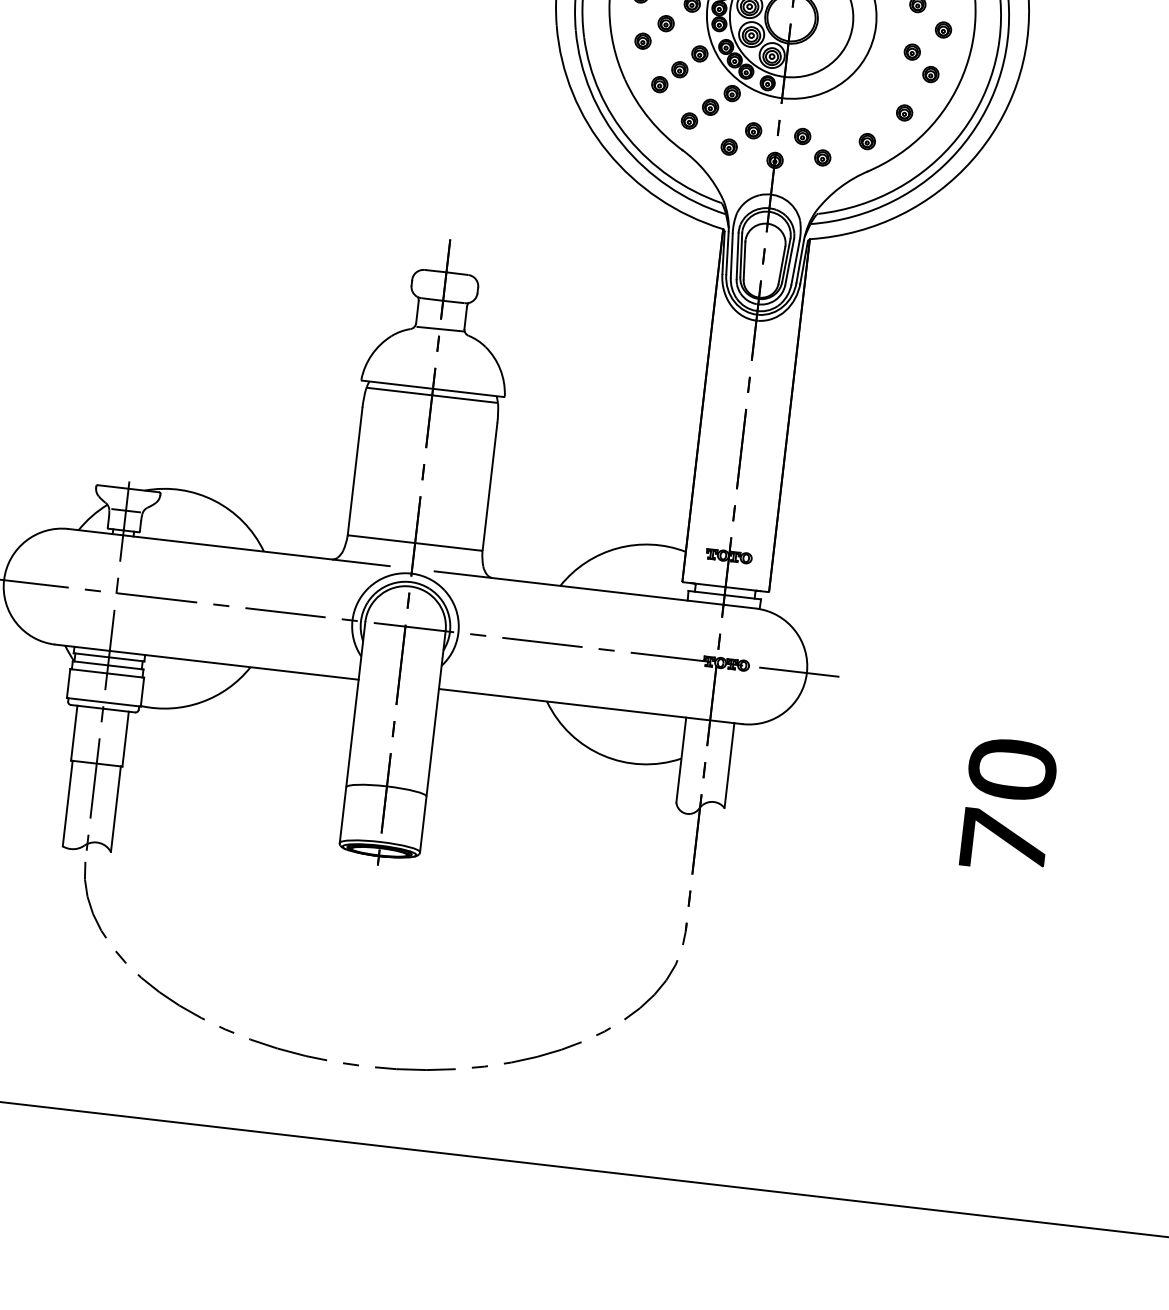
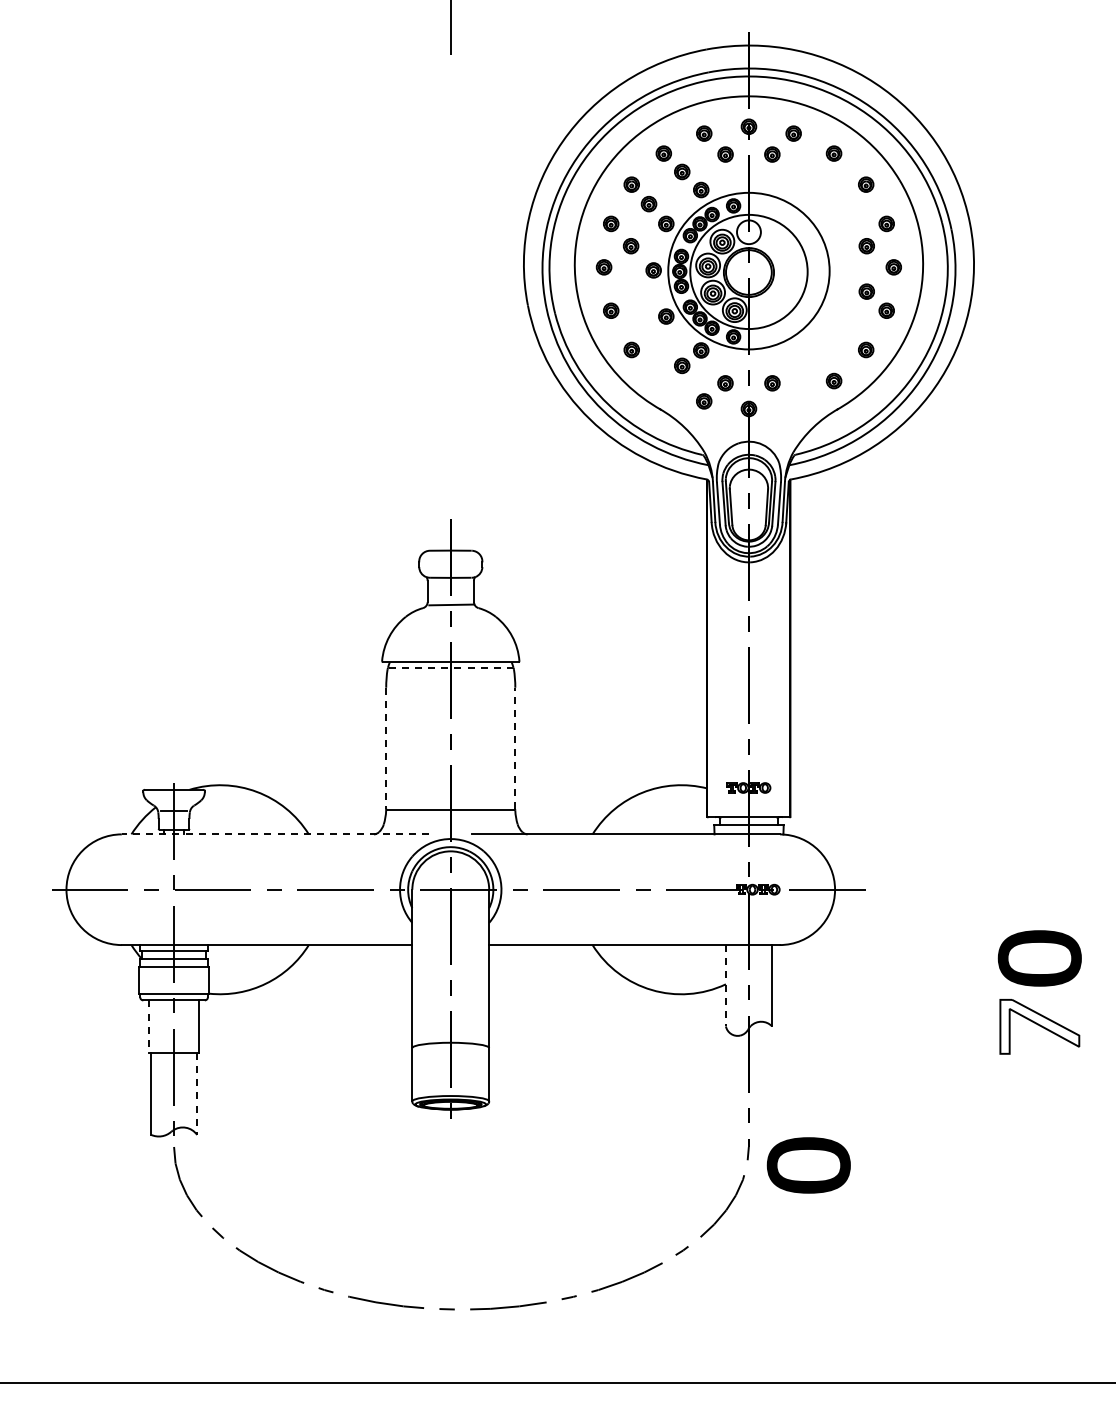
part: (665, 23) -> (630, 291), removed
part: (679, 69) -> (648, 333), removed
part: (689, 120) -> (663, 380), removed
part: (822, 158) -> (793, 401), removed
line: (433, 395) -> (451, 668), solid -> dashed
line: (355, 471) -> (386, 748), solid -> dashed
line: (490, 486) -> (515, 748), solid -> dashed
line: (229, 547) -> (275, 834), solid -> dashed
line: (74, 734) -> (149, 1027), solid -> dashed
line: (680, 759) -> (725, 985), solid -> dashed
line: (116, 808) -> (197, 1093), solid -> dashed
fill: (1003, 840) -> (1039, 1026), removed
part: (745, 957) -> (808, 1165), added

